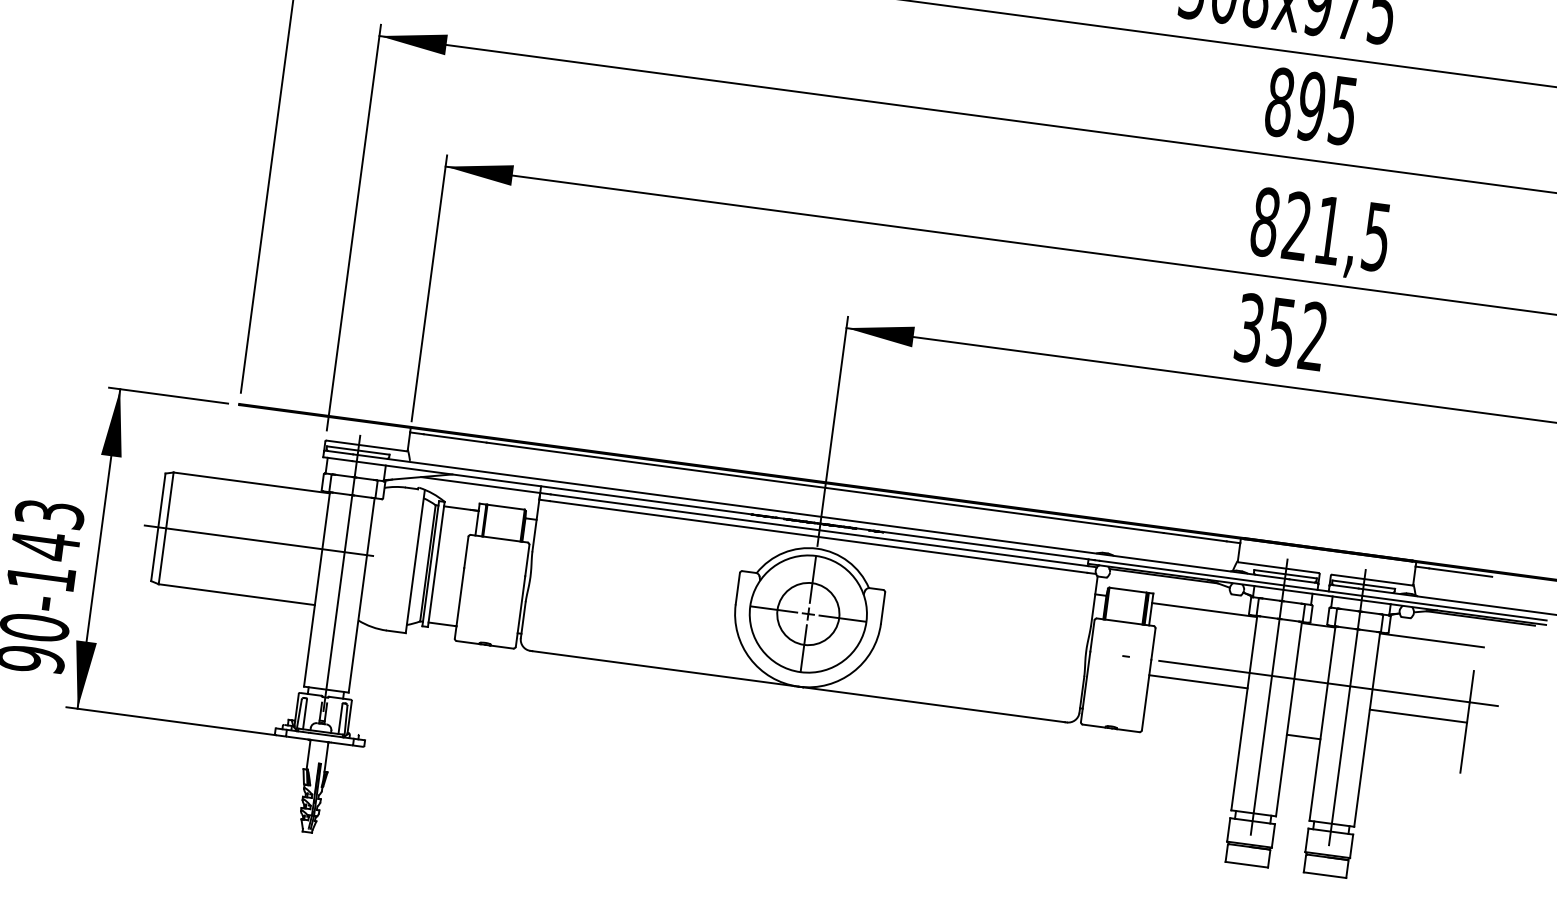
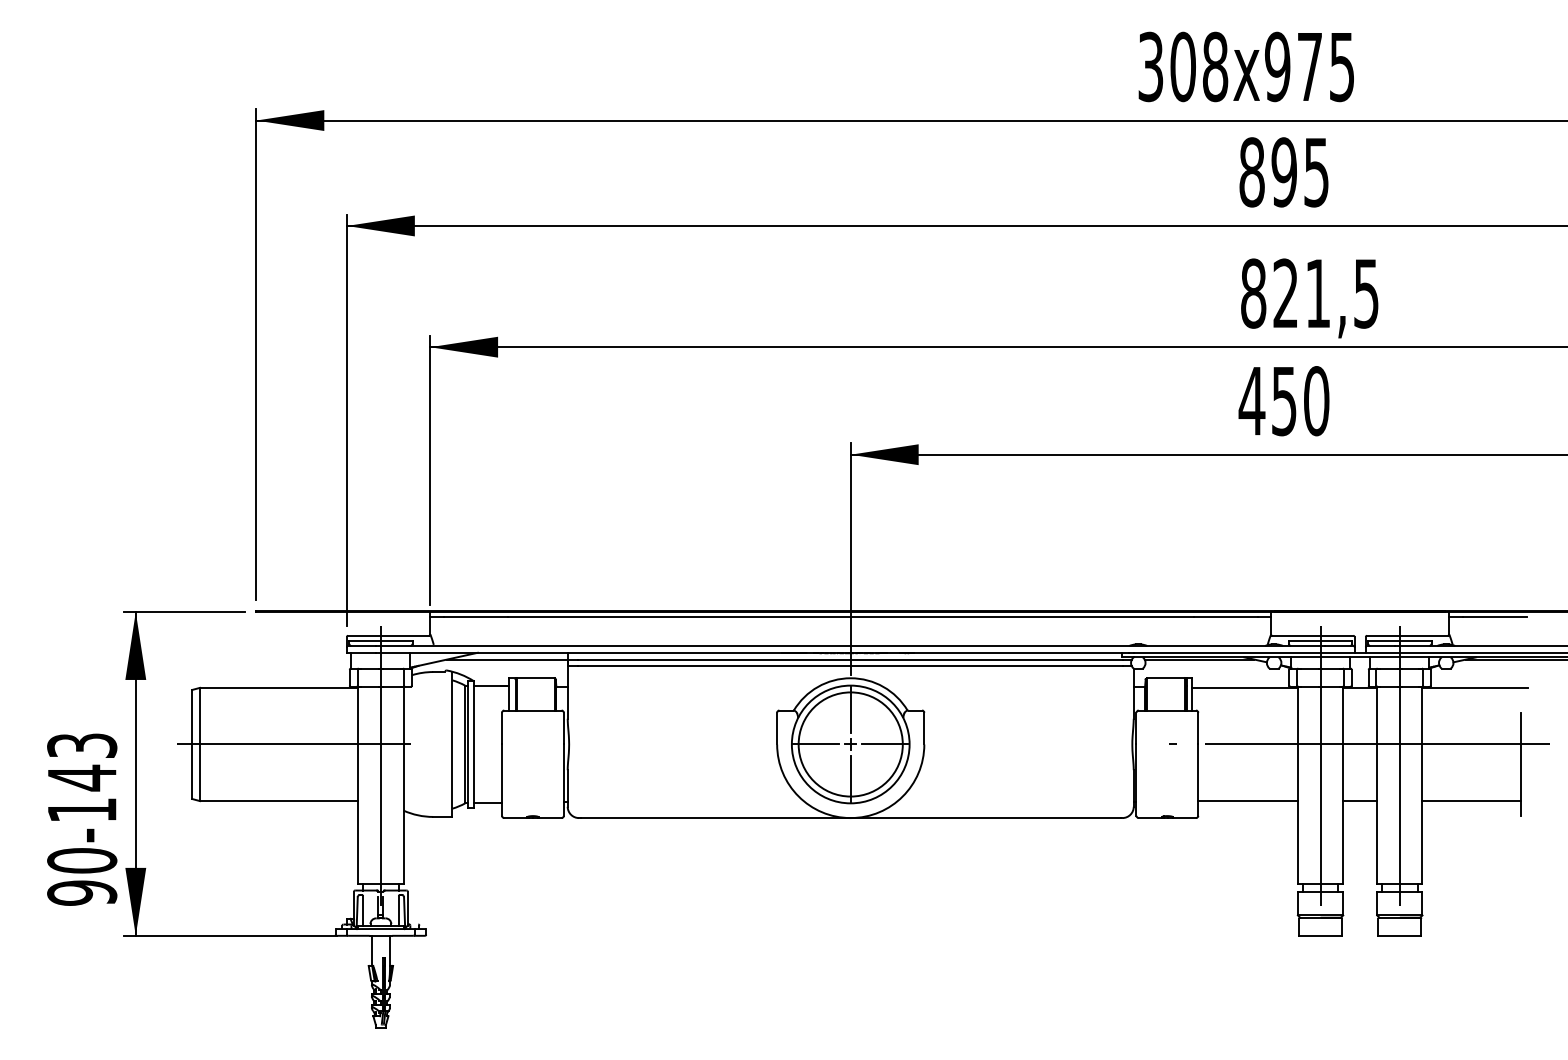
text: (1280, 332) -> (1283, 401), 352 -> 450
circle: (808, 614) -> (850, 744), size x1.67
line: (1197, 682) -> (1247, 801), moved
line: (1418, 716) -> (1471, 801), moved

